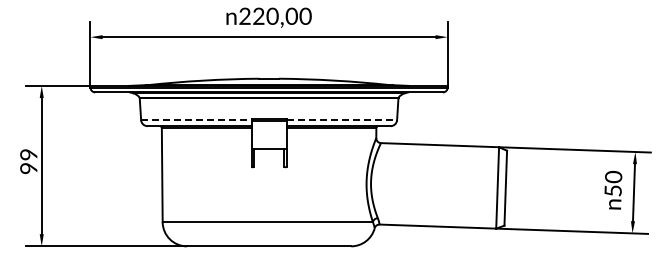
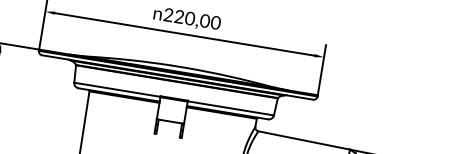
line: (196, 120) -> (117, 90), dashed -> solid
line: (342, 120) -> (231, 108), dashed -> solid

